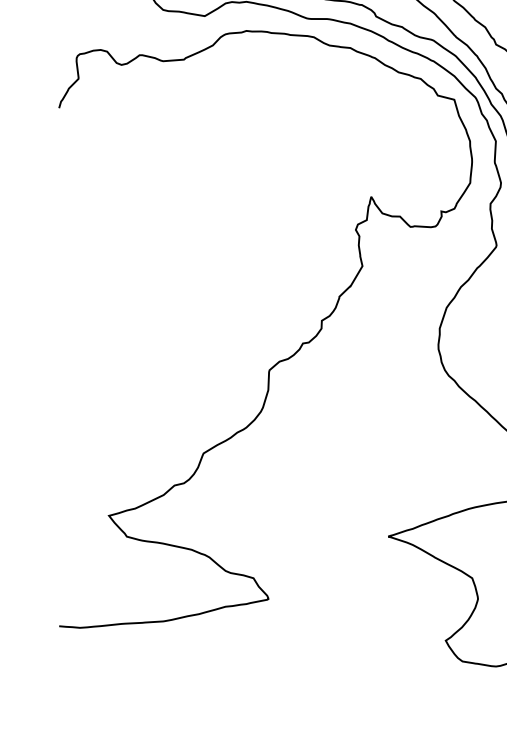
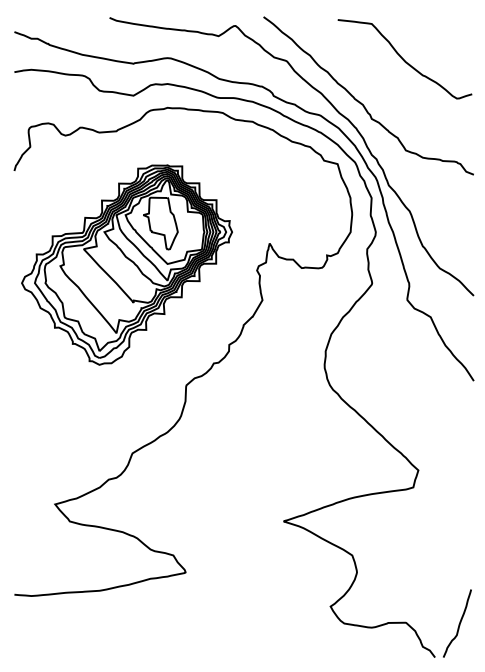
part: (196, 222) -> (126, 264), added

